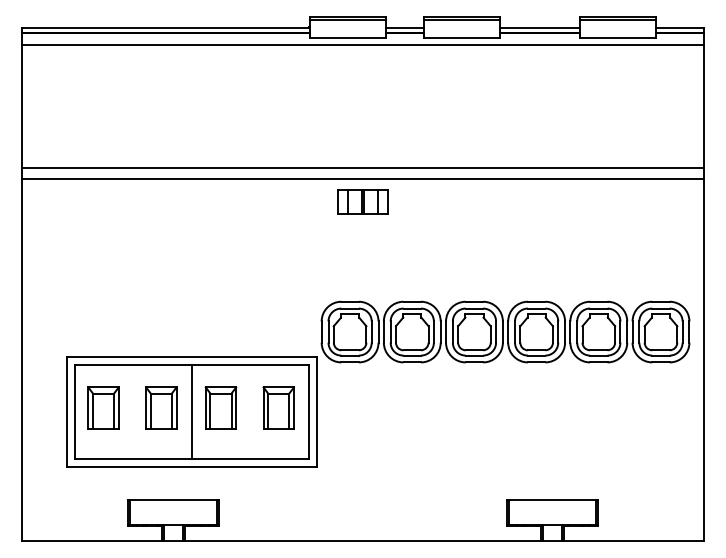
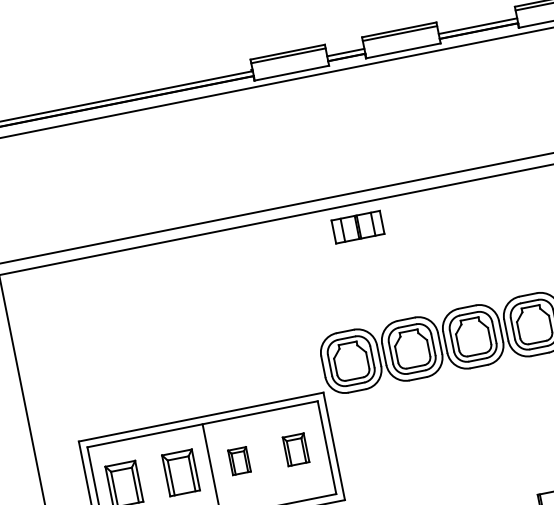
part: (362, 201) -> (357, 226), moved
part: (220, 407) -> (238, 460), size x0.6
part: (278, 407) -> (295, 449), size x0.7

